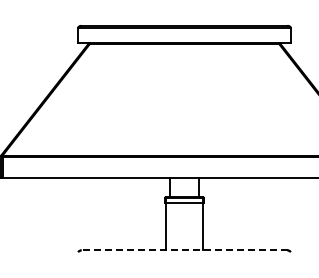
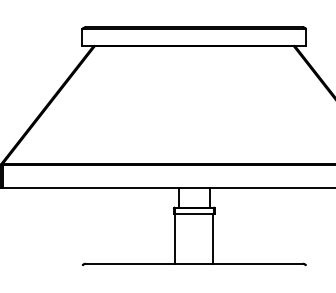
line: (184, 250) -> (194, 263), dashed -> solid

